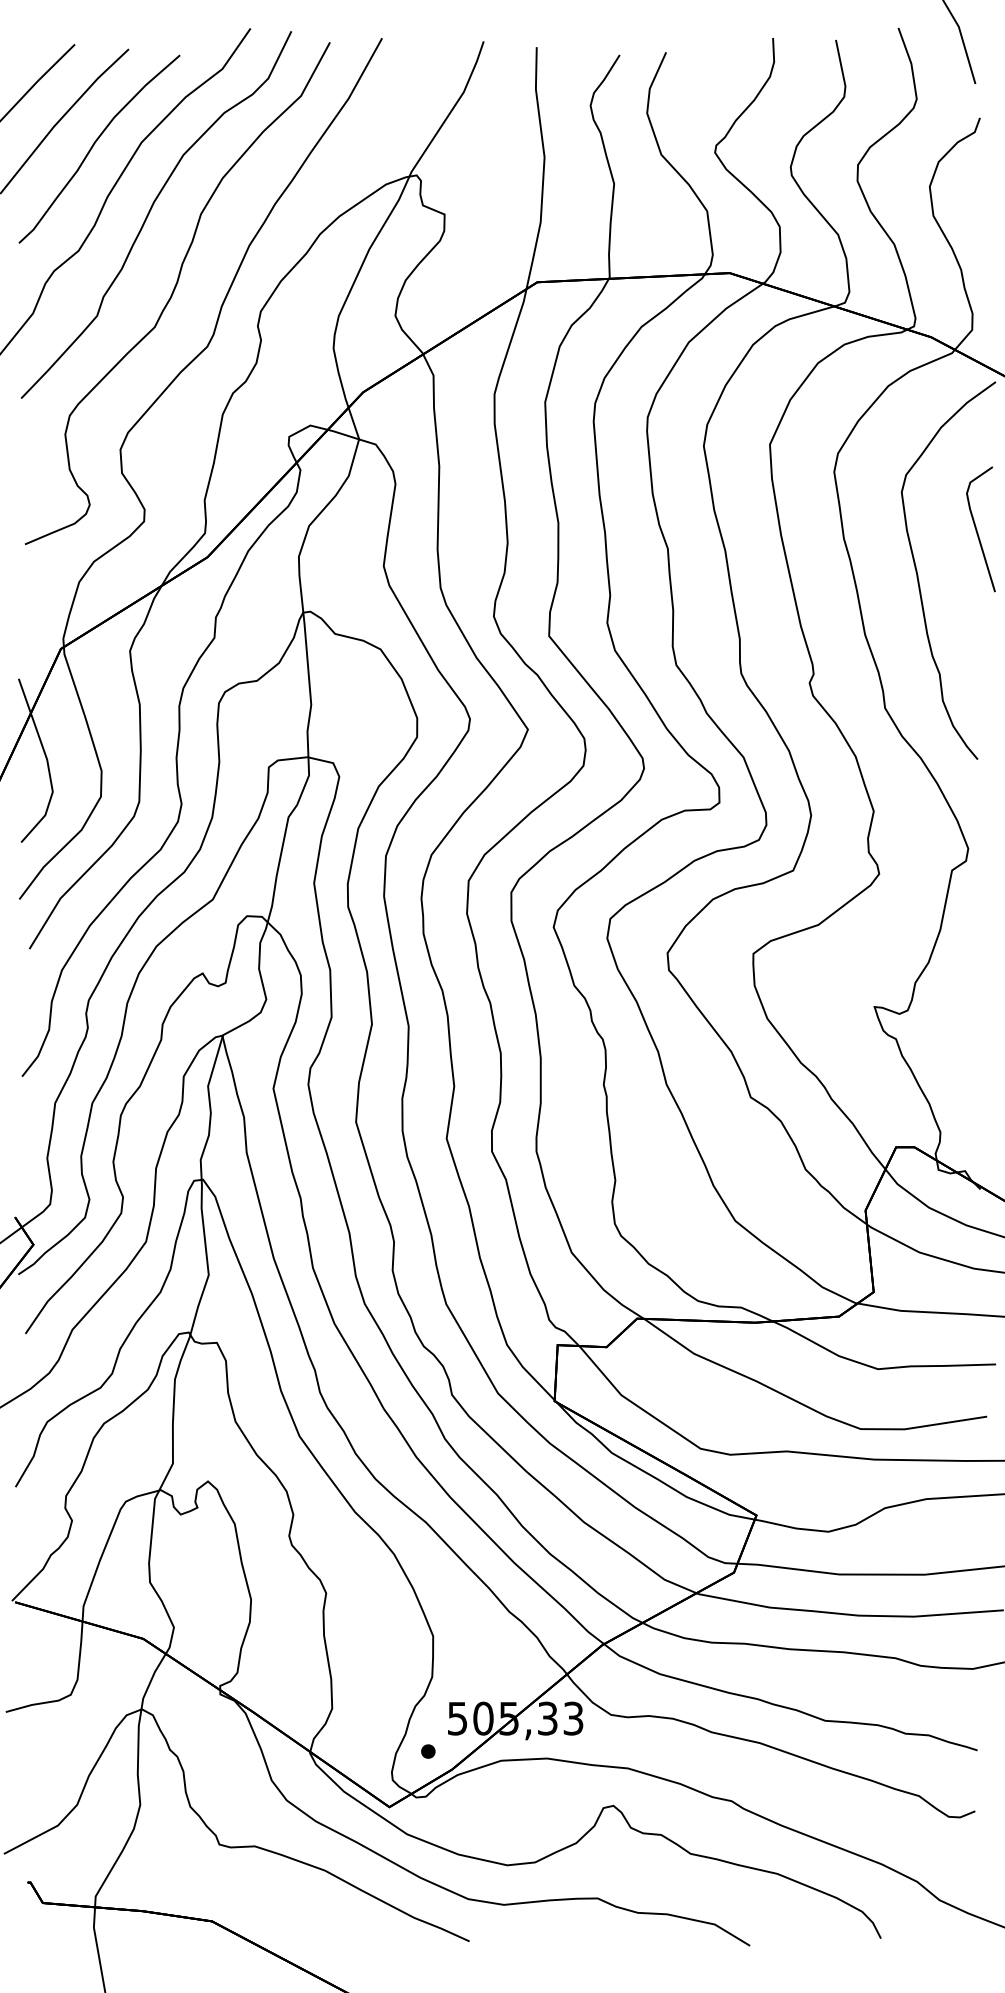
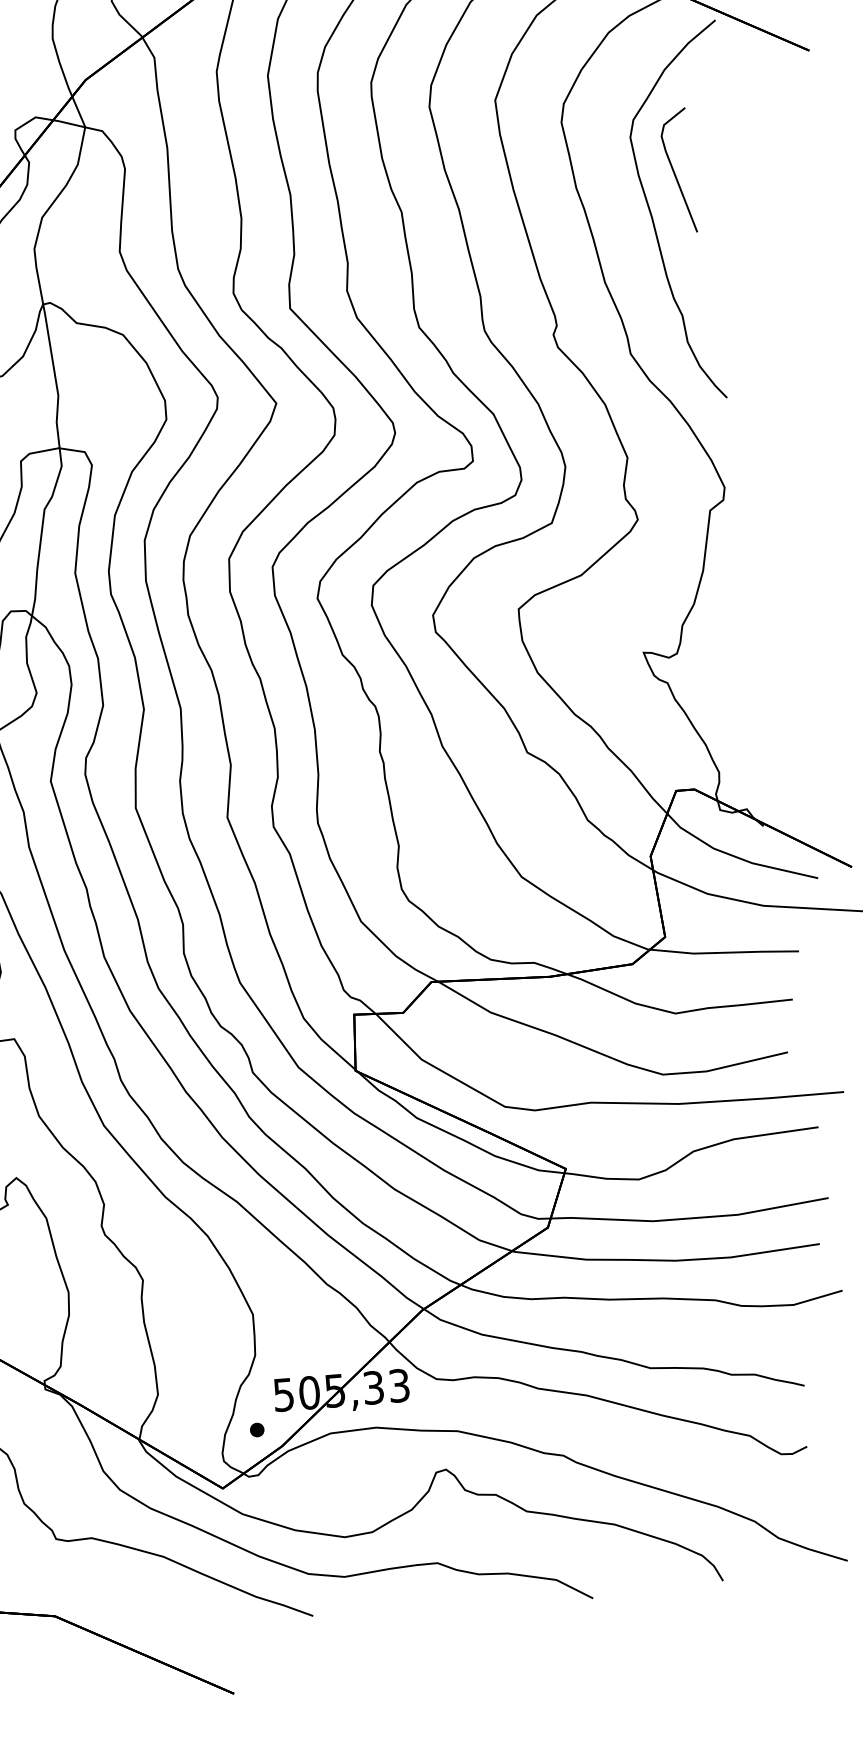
line: (977, 529) -> (674, 171), moved

